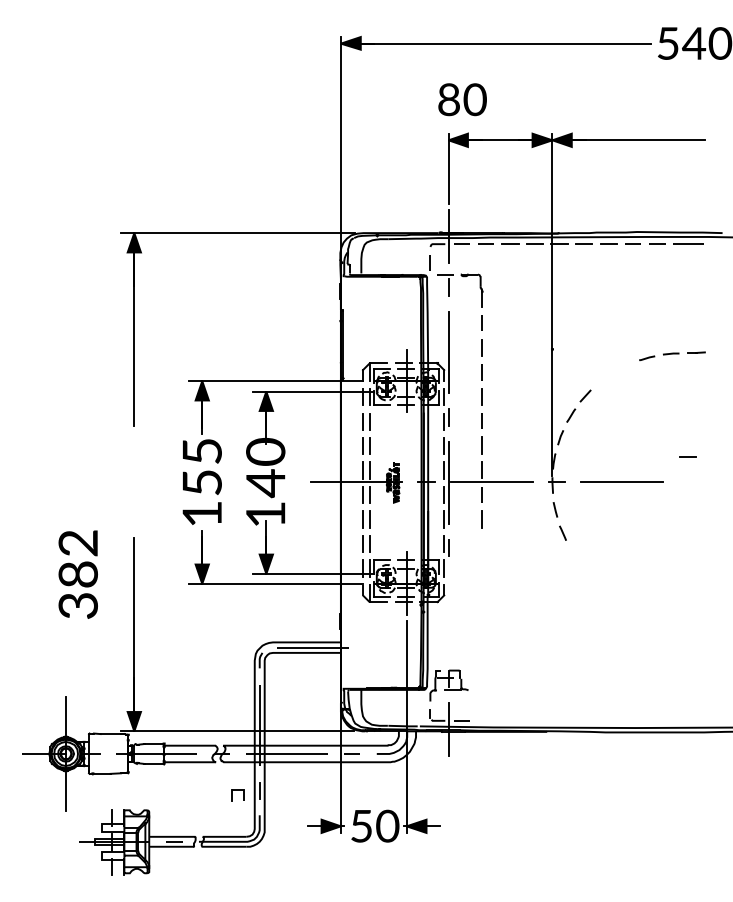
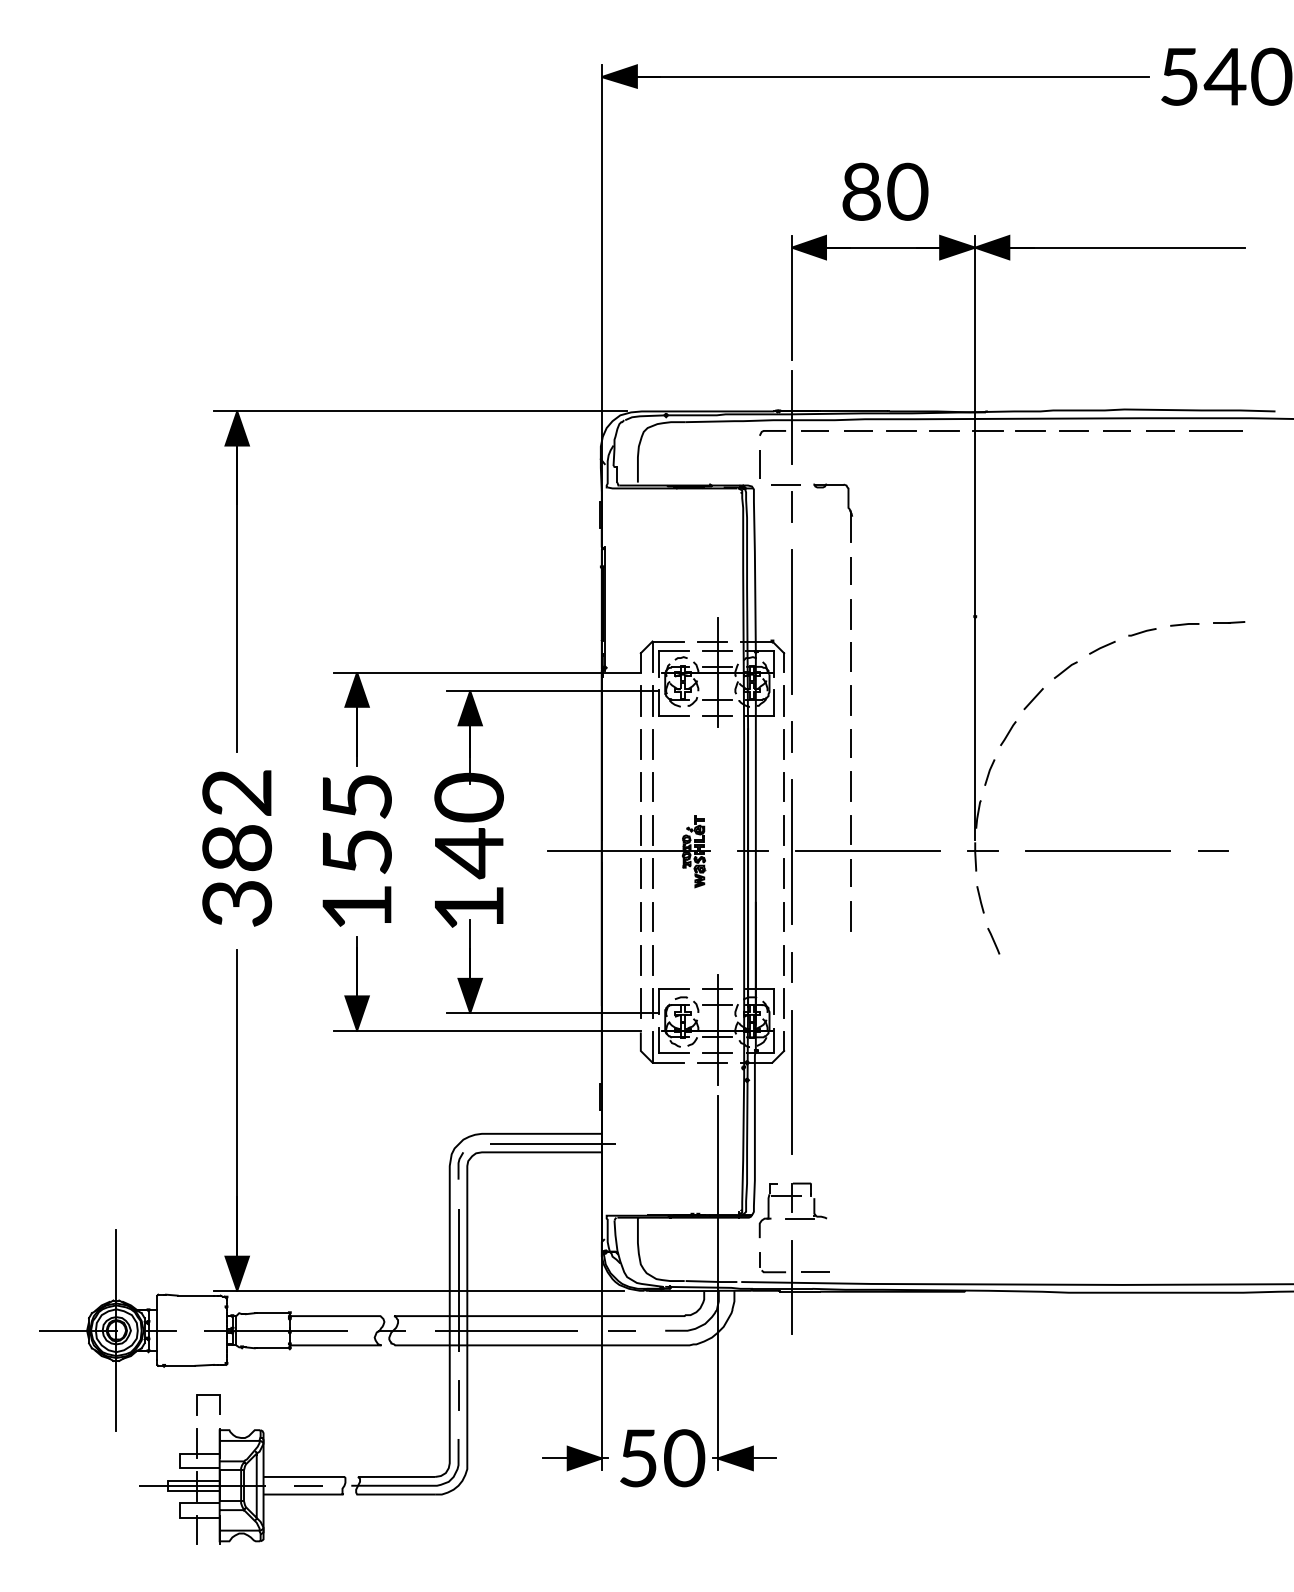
text: (462, 99) -> (885, 191), moved
part: (614, 373) -> (1084, 659), added
line: (687, 456) -> (1213, 849), moved
text: (77, 574) -> (235, 848), moved
line: (448, 613) -> (791, 1082), added
part: (237, 795) -> (207, 1404), moved

